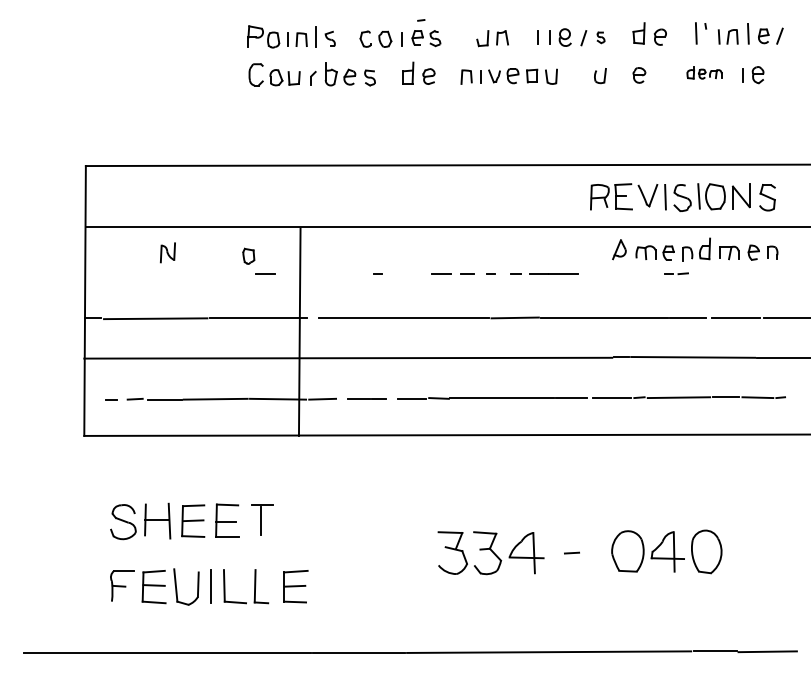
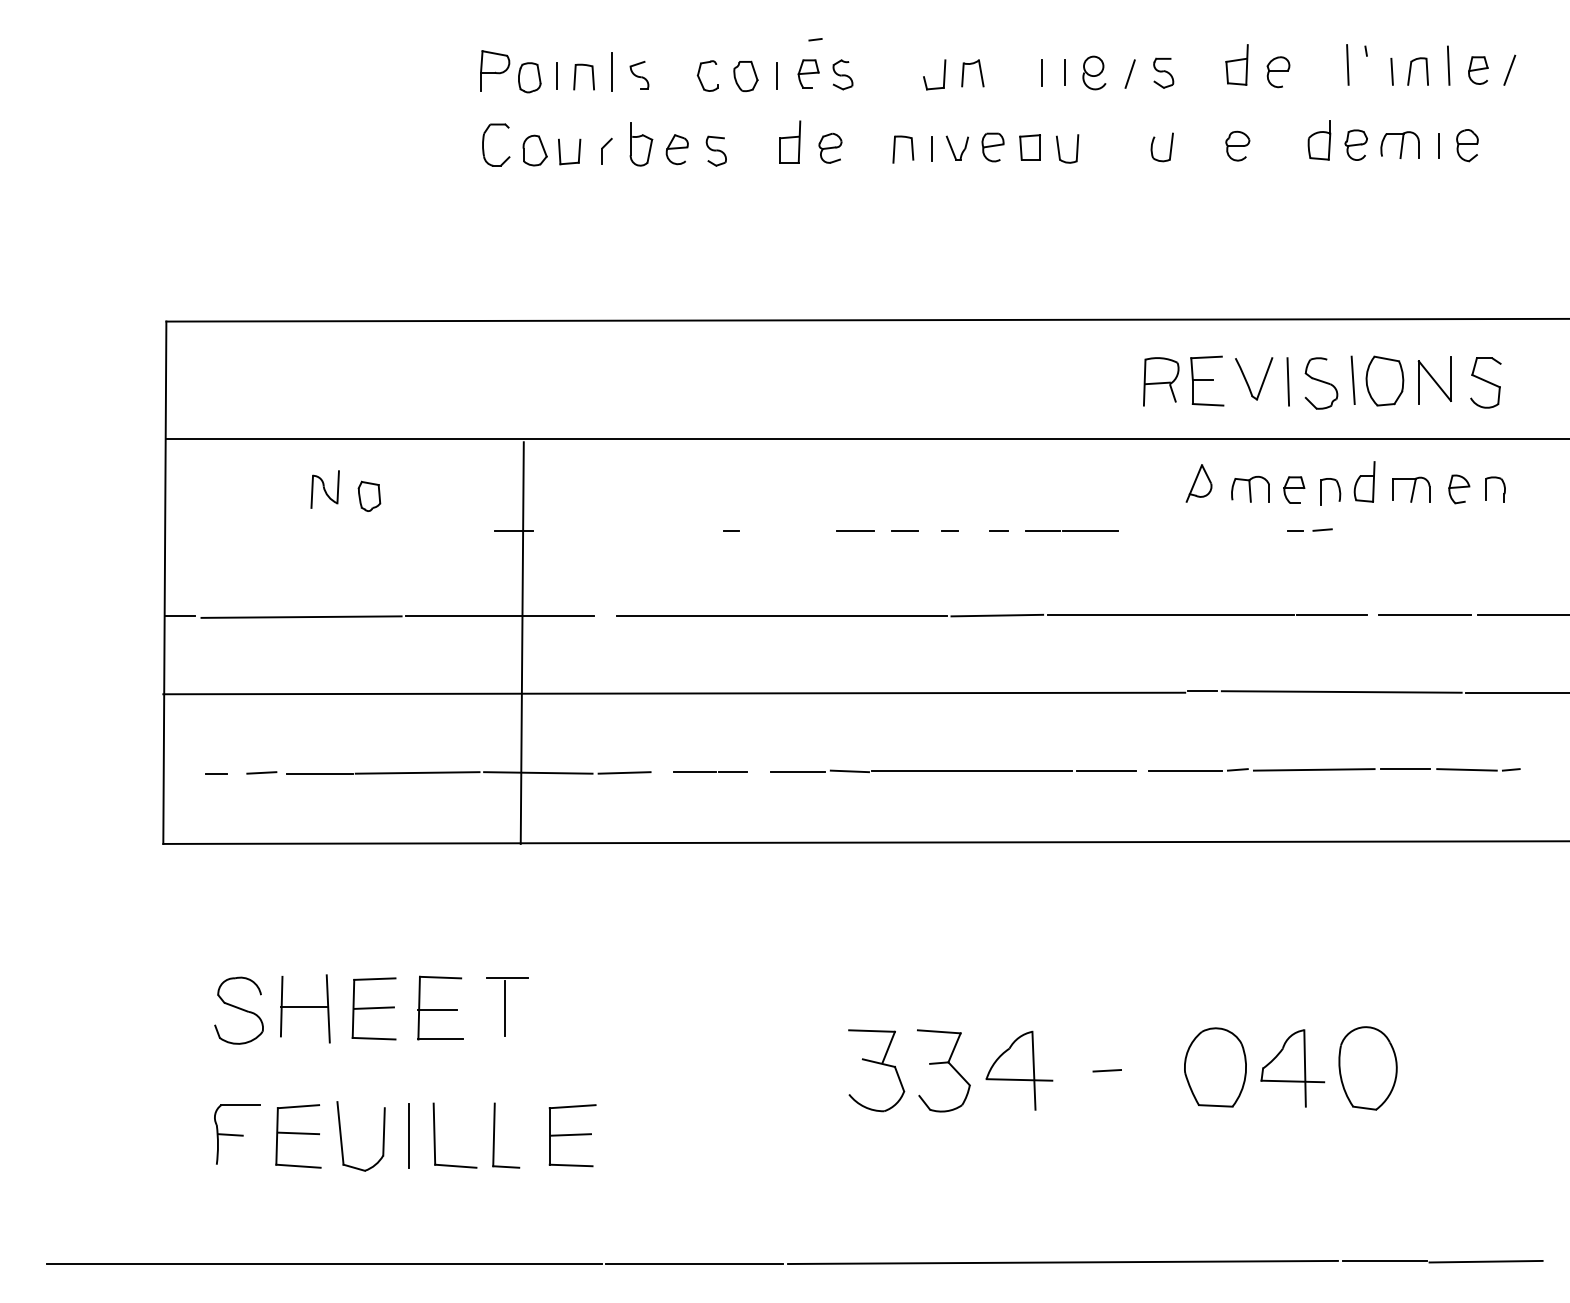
part: (600, 37) -> (1162, 72), size x1.43
part: (704, 72) -> (1363, 140), size x1.67
part: (248, 255) -> (368, 494), moved
line: (299, 331) -> (521, 641), moved

